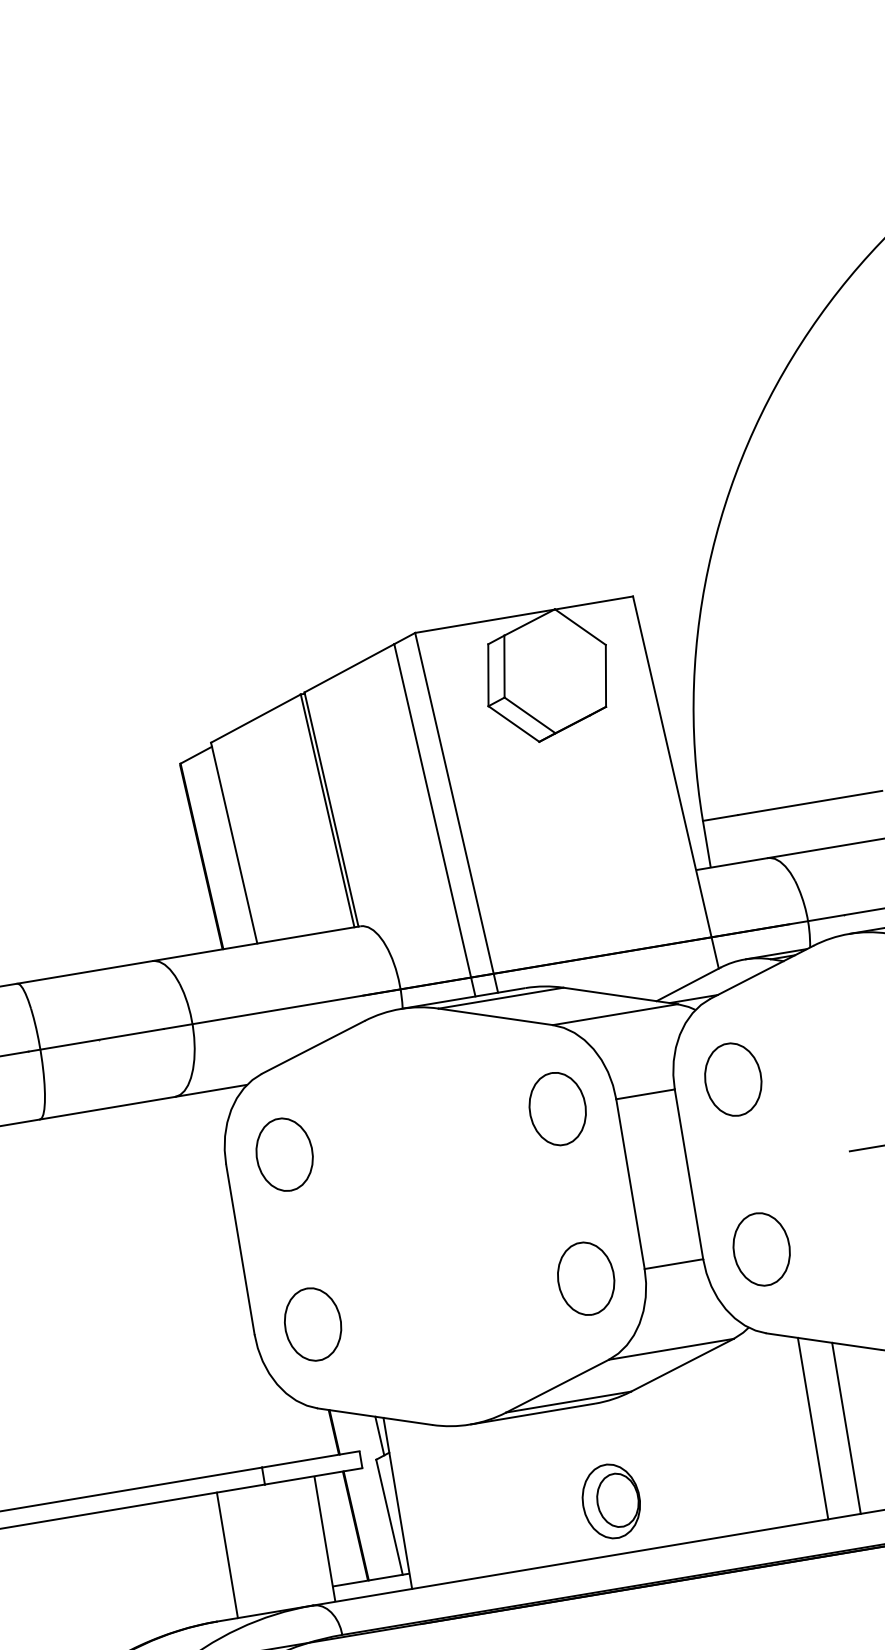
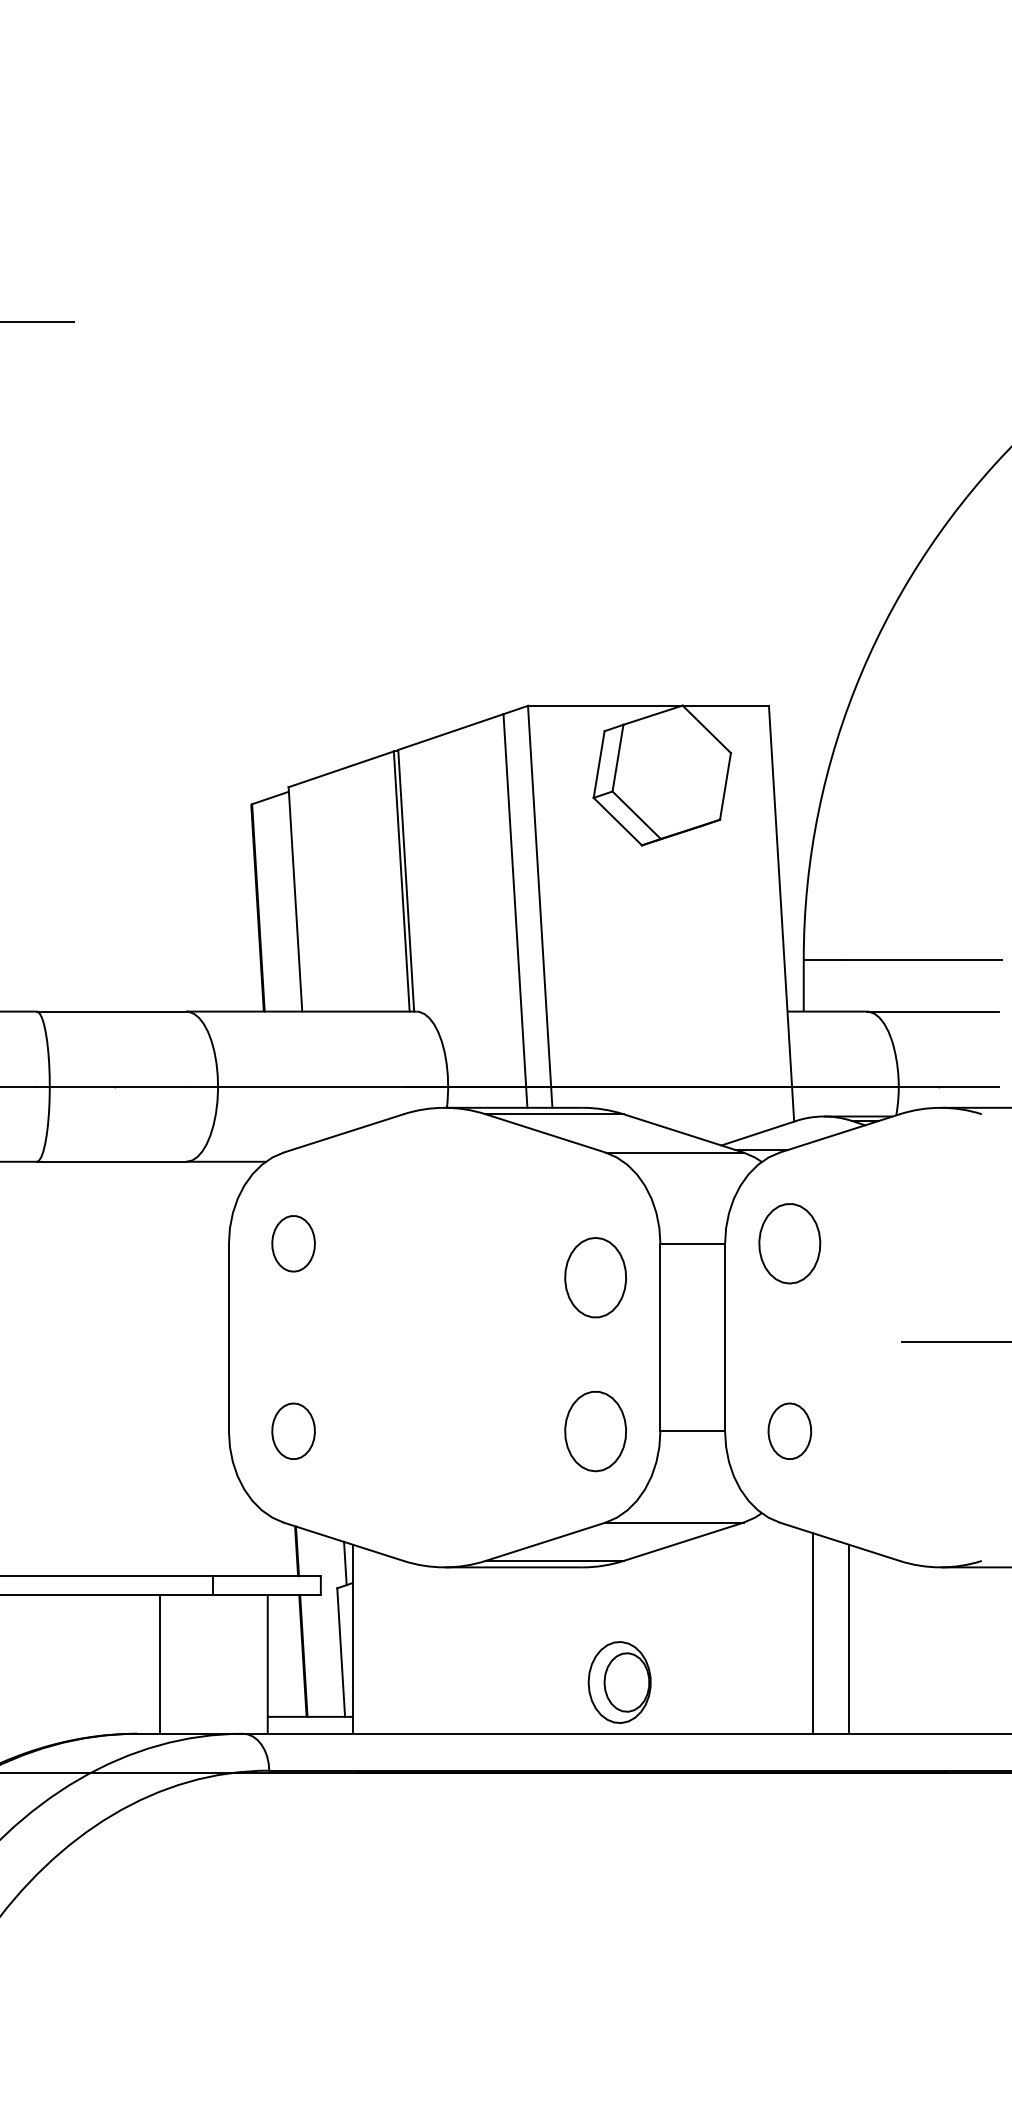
part: (557, 1108) -> (595, 1277), moved
part: (284, 1154) -> (293, 1243), size x0.7
part: (761, 1248) -> (789, 1430), size x0.7
part: (312, 1323) -> (293, 1430), size x0.7
part: (611, 1501) -> (619, 1682), moved

